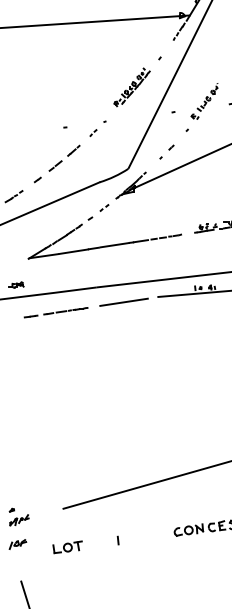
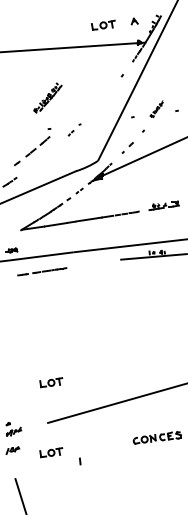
part: (131, 86) -> (47, 97), moved
part: (204, 100) -> (156, 108), size x0.6
part: (57, 164) -> (32, 151), moved
line: (123, 301) -> (94, 263), removed
part: (67, 456) -> (51, 382), added
line: (118, 540) -> (80, 461), moved

